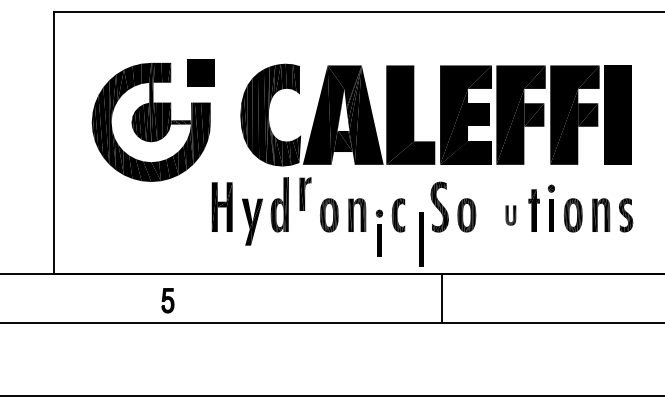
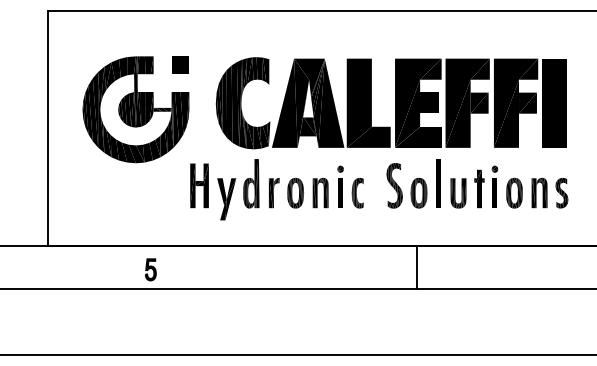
part: (200, 72) -> (180, 65), size x0.71
part: (305, 193) -> (274, 192), moved
part: (510, 215) -> (458, 193), size x1.67
part: (378, 232) -> (339, 186), moved
line: (421, 239) -> (438, 183), moved
line: (442, 297) -> (416, 266), moved

